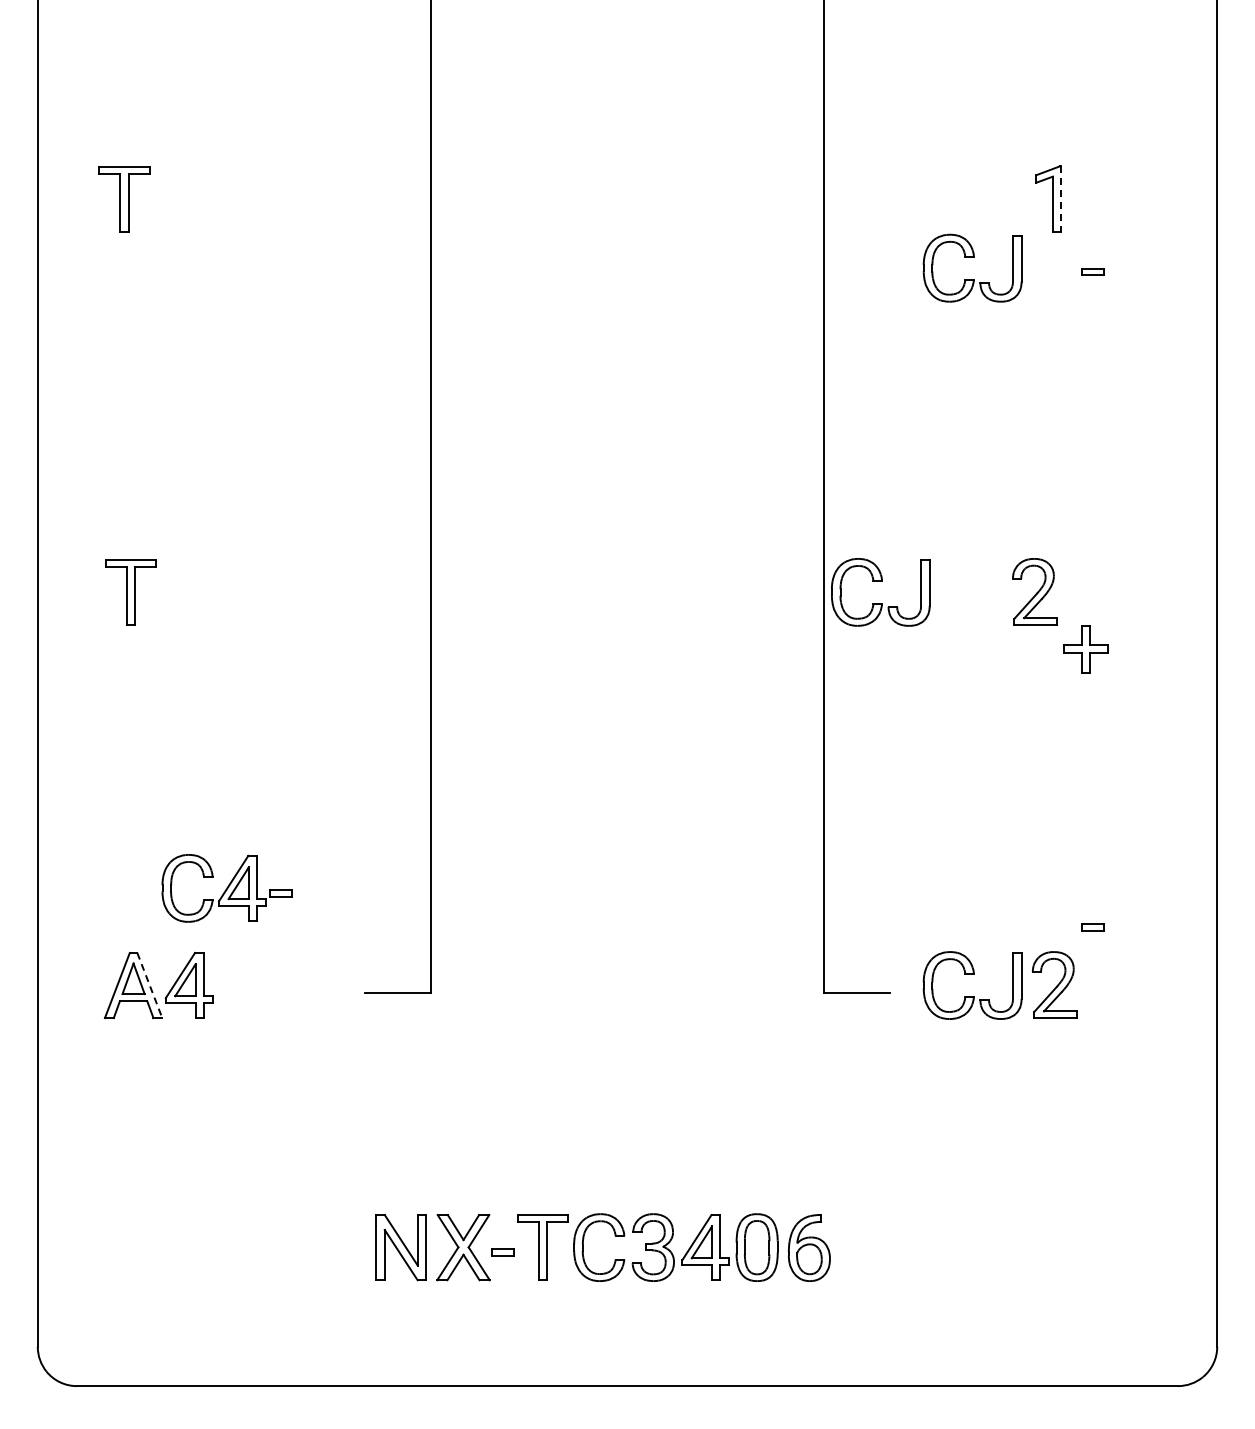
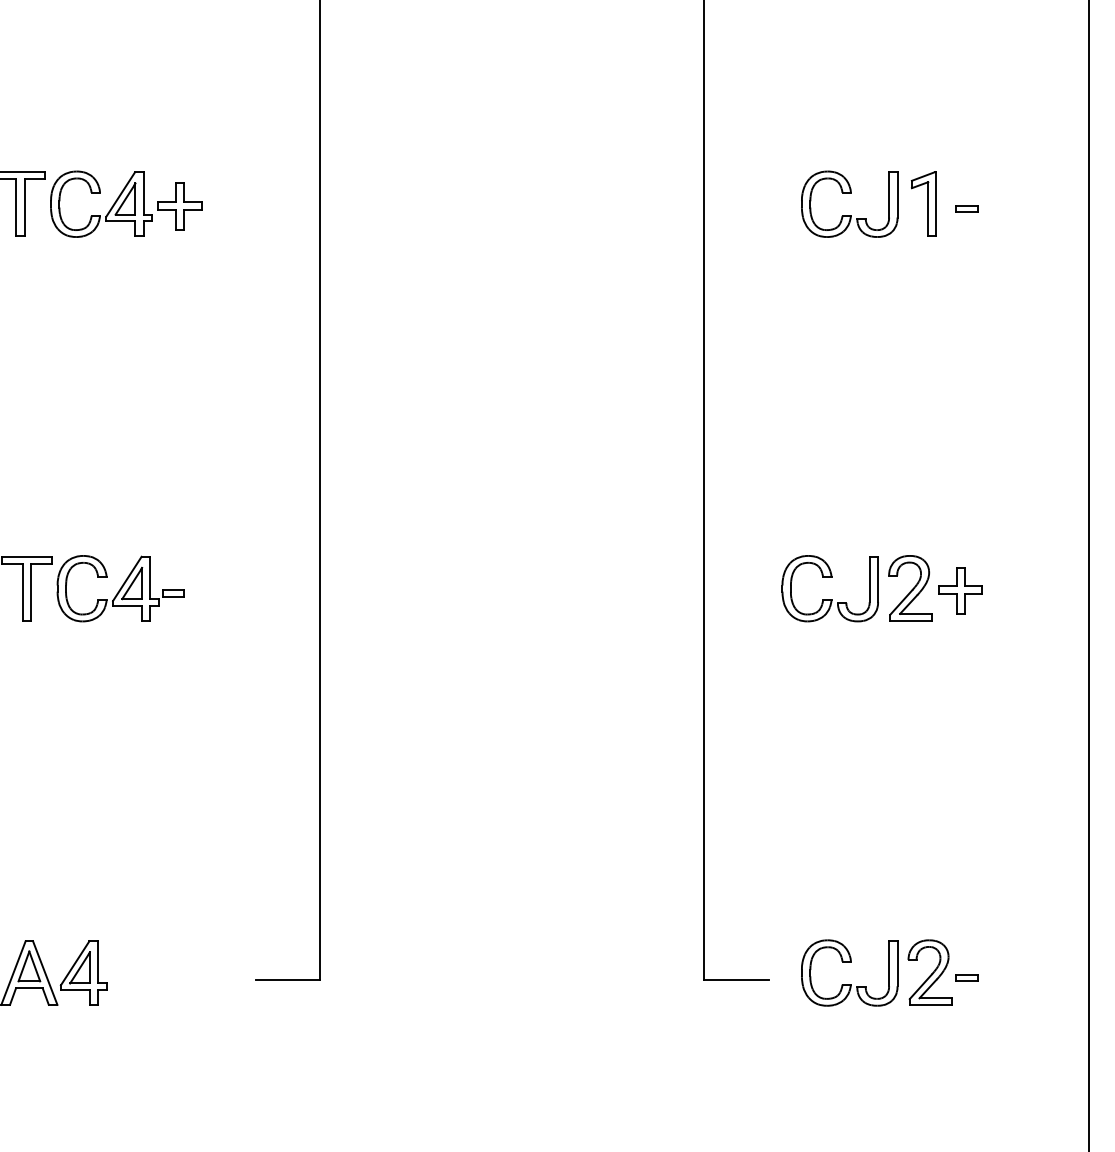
part: (232, 198) -> (126, 203), added
line: (1061, 199) -> (936, 204), dashed -> solid
part: (972, 257) -> (849, 193), moved
part: (1092, 271) -> (966, 208), moved
part: (880, 581) -> (830, 578), moved
part: (1085, 649) -> (960, 590), moved
part: (226, 888) -> (120, 588), moved
part: (1092, 927) -> (966, 977), moved
line: (149, 985) -> (44, 973), dashed -> solid

